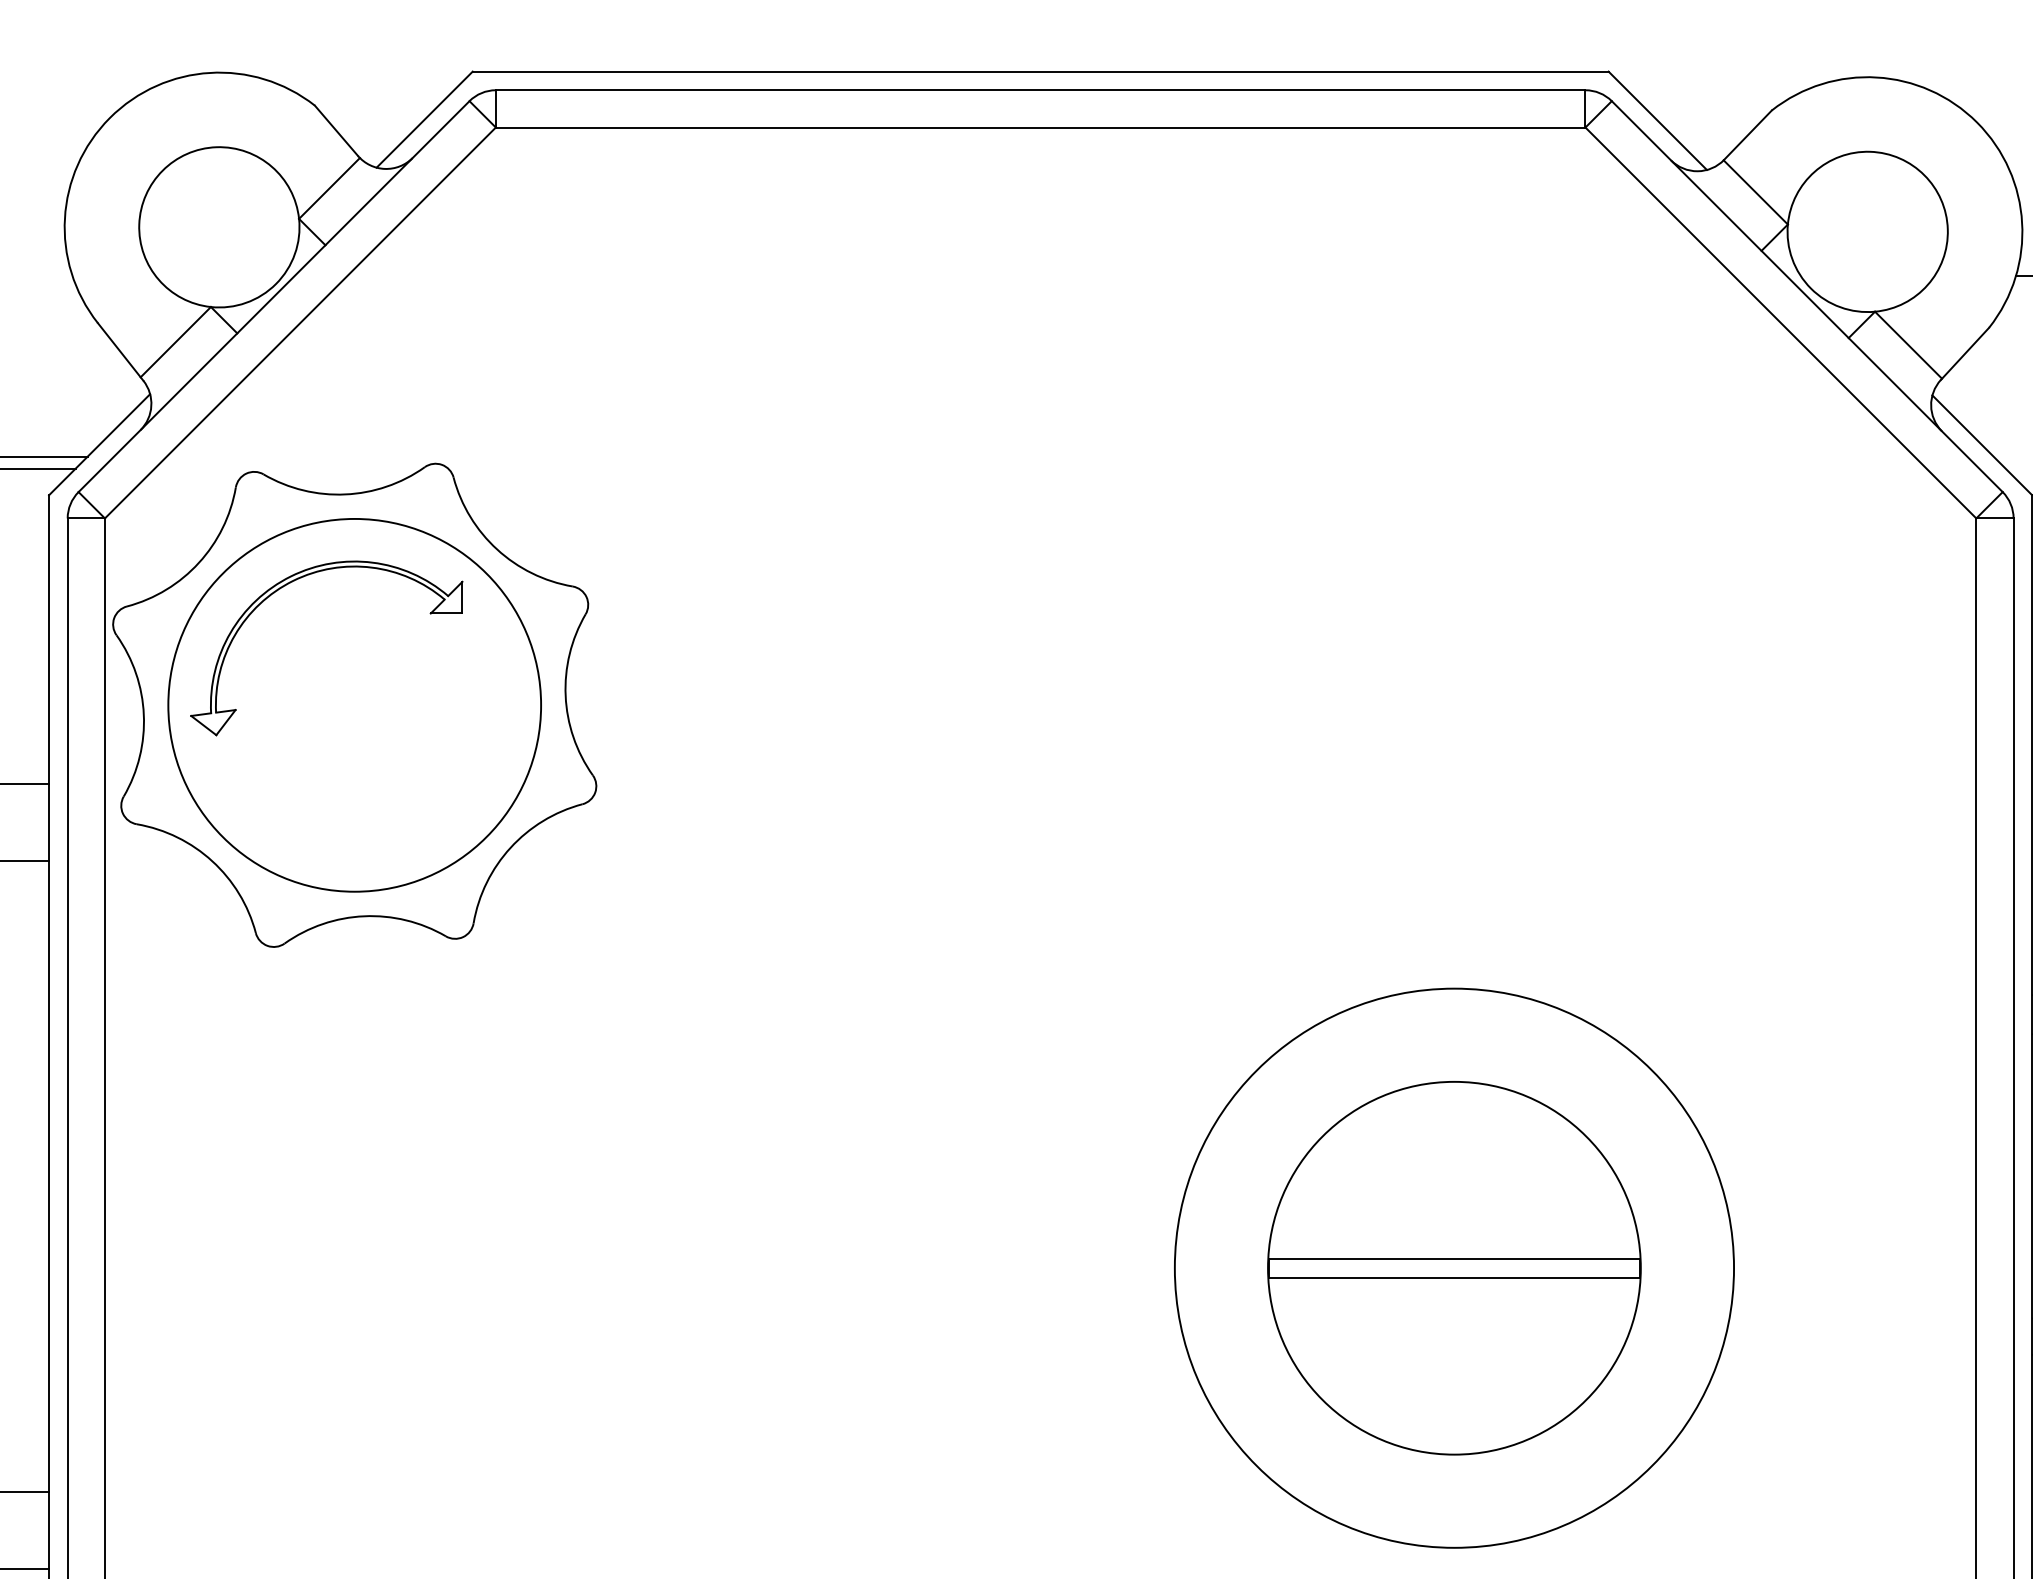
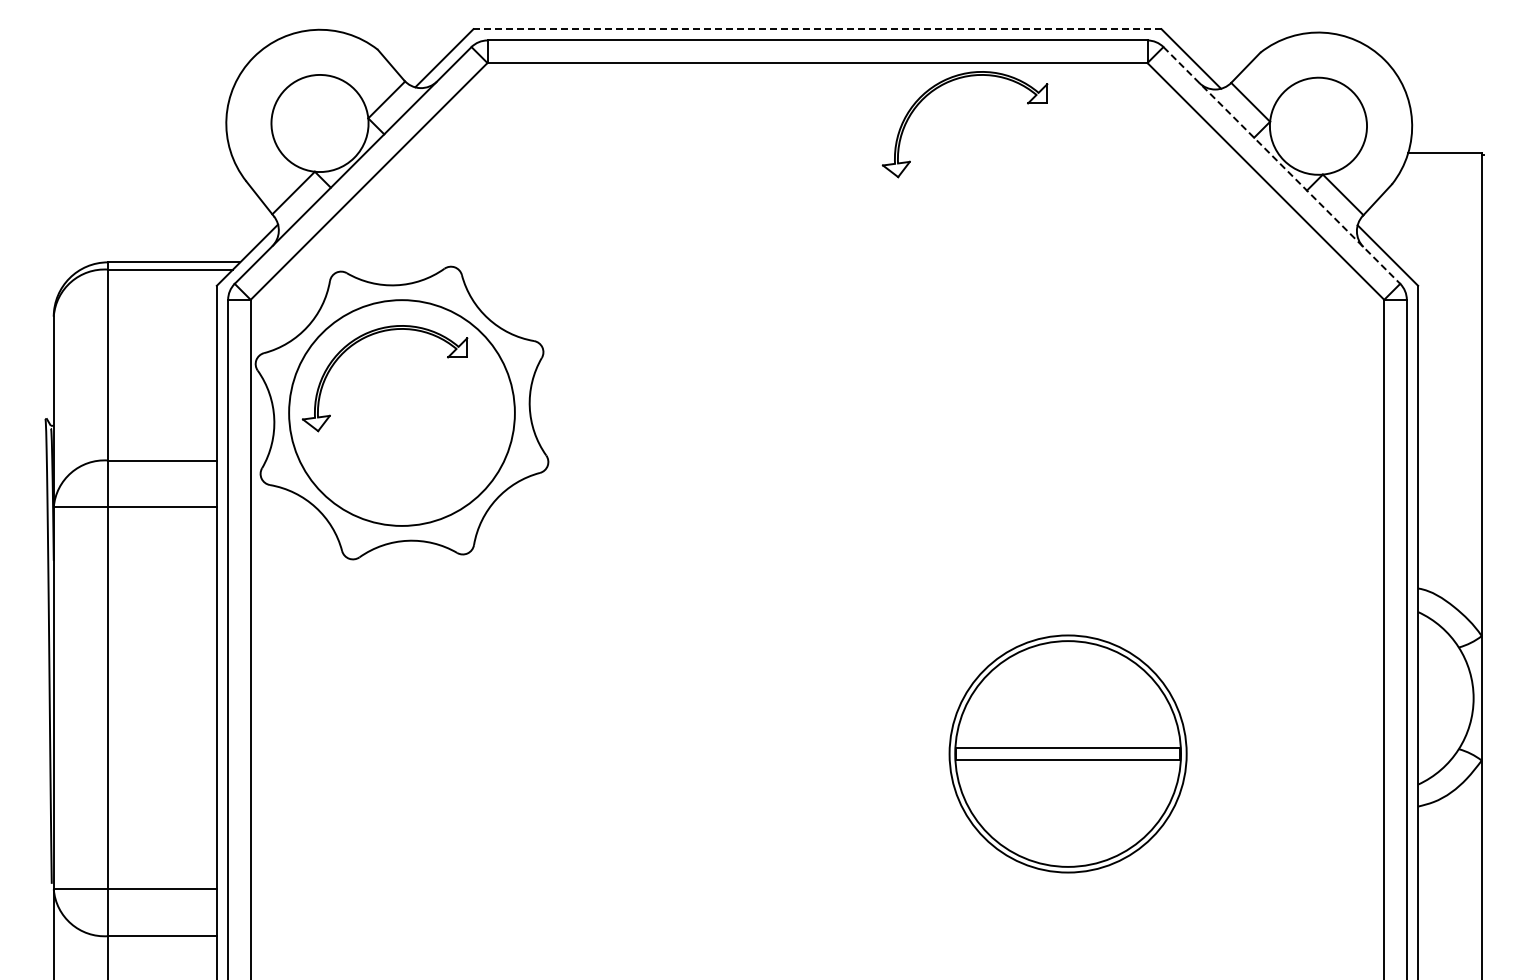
line: (1040, 72) -> (817, 29), solid -> dashed
part: (1260, 159) -> (950, 82), added
line: (1808, 296) -> (1282, 165), solid -> dashed
circle: (1453, 1267) -> (1067, 753), size x0.7

